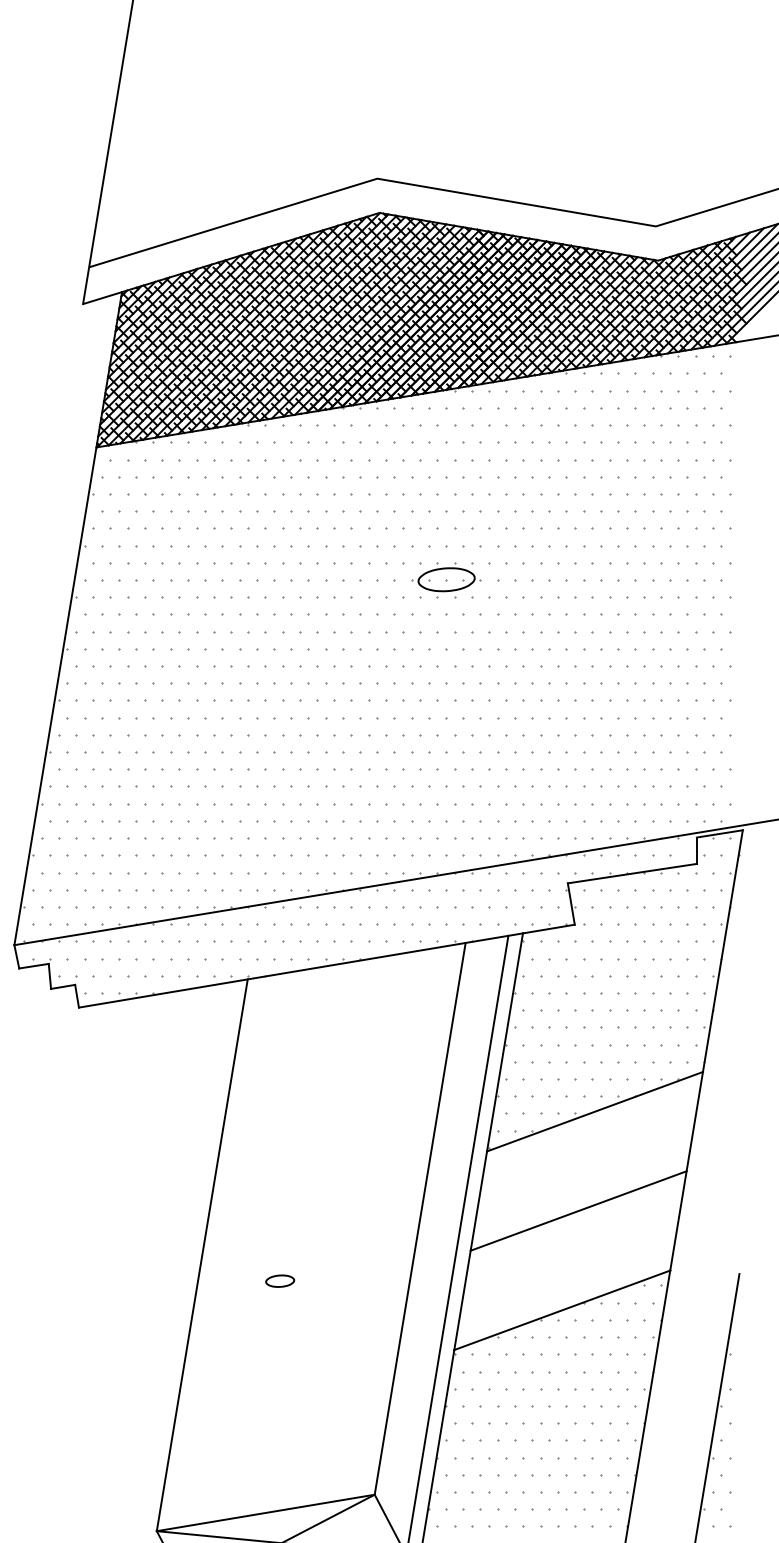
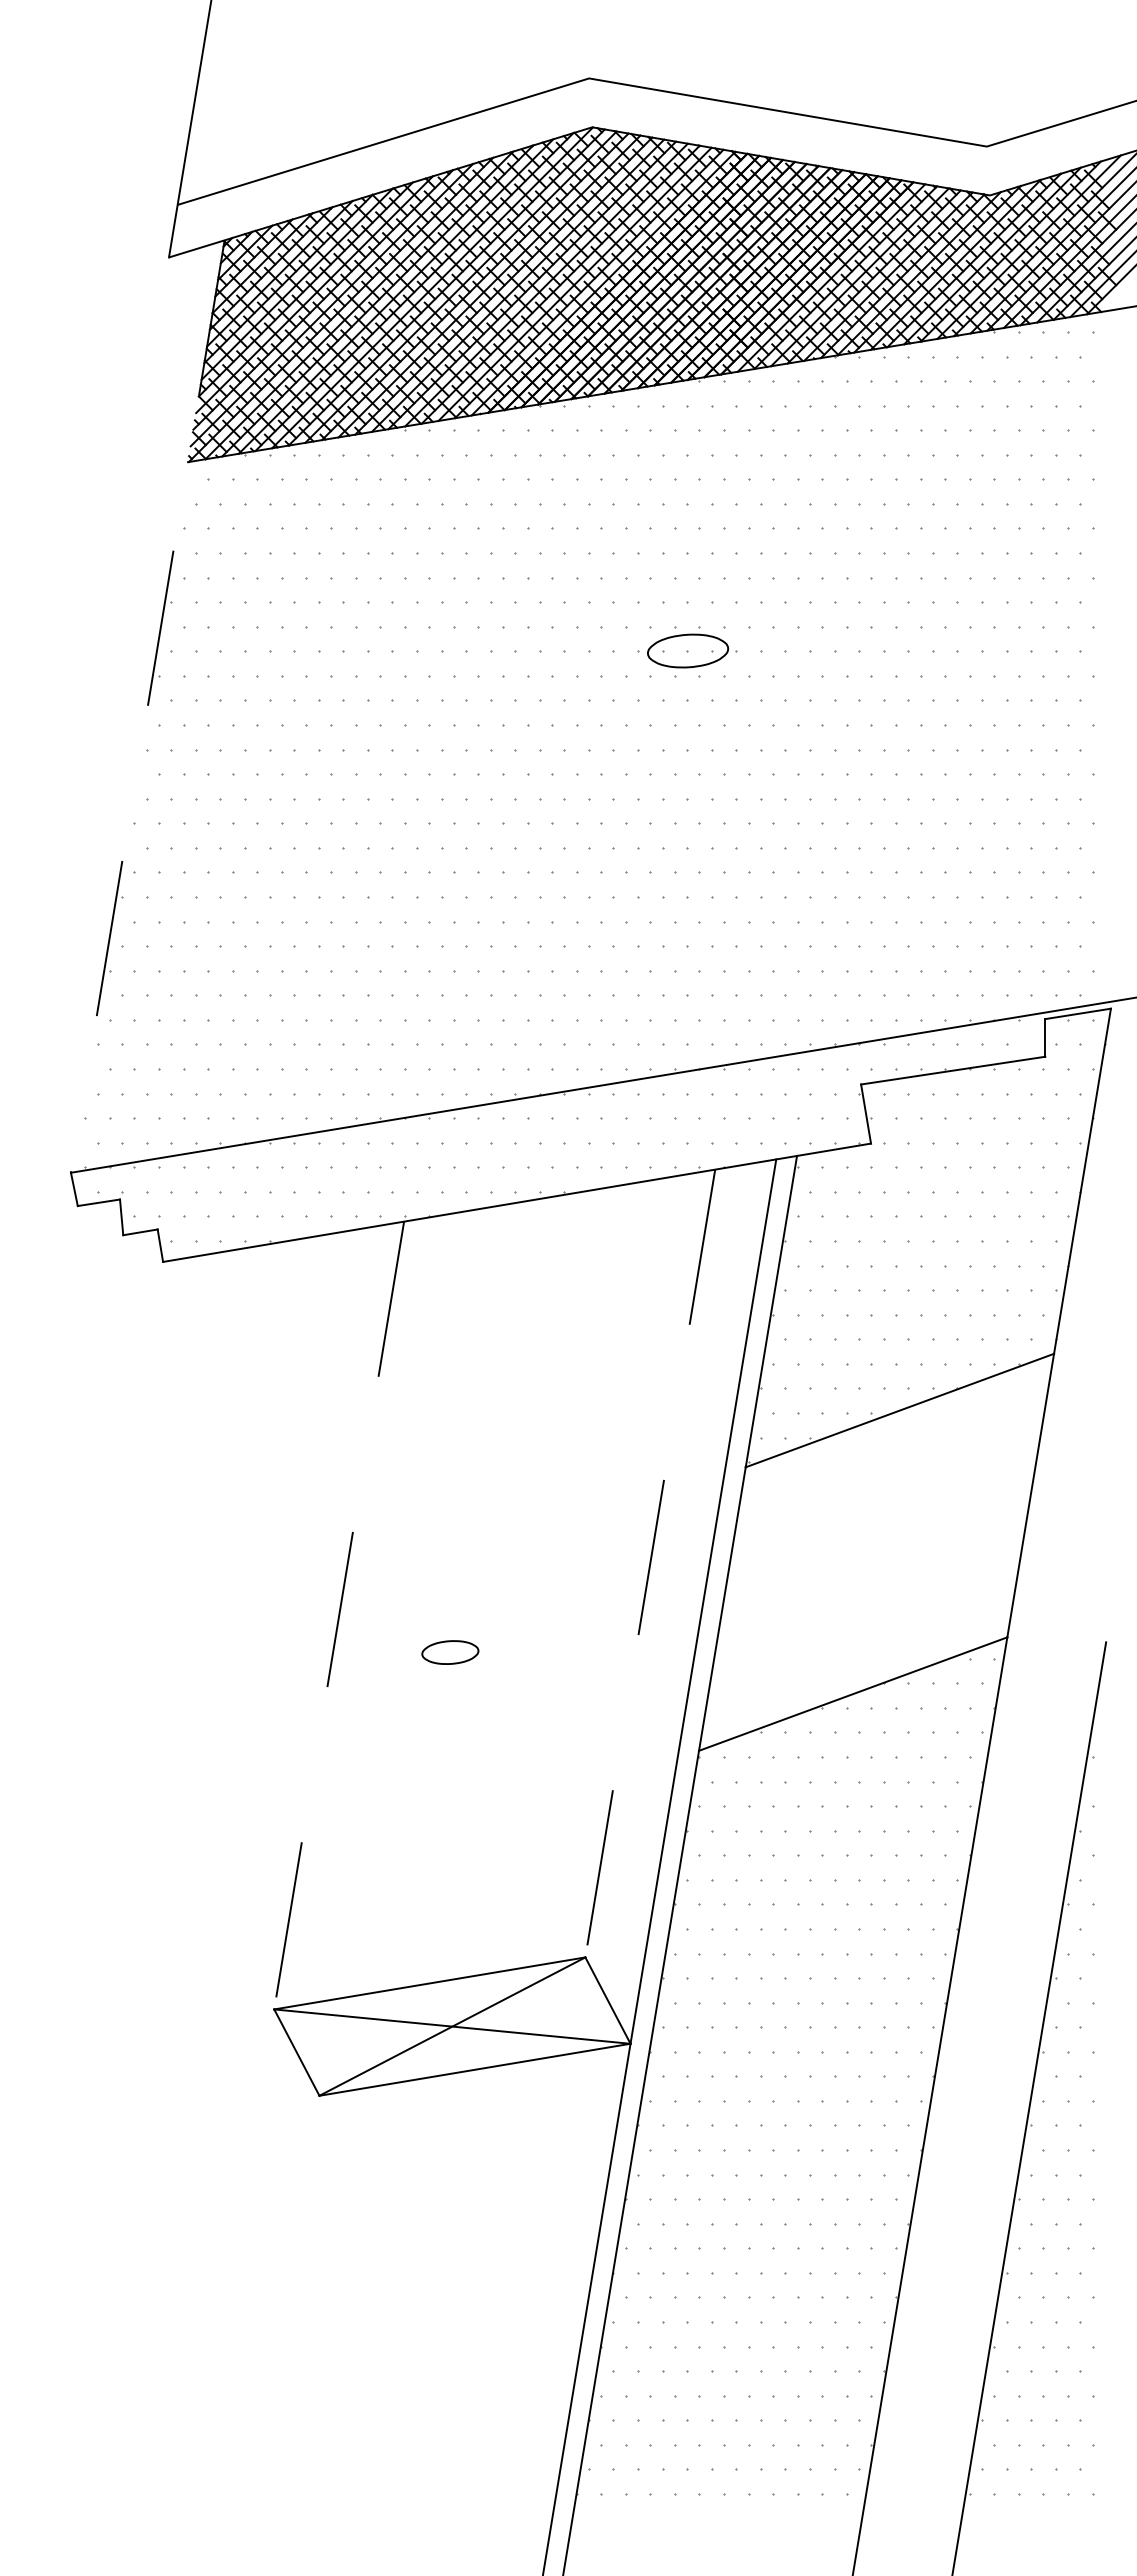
line: (68, 619) -> (147, 707), solid -> dashed
line: (578, 1211) -> (876, 1552), removed
line: (420, 1219) -> (650, 1564), solid -> dashed
line: (202, 1255) -> (339, 1616), solid -> dashed
part: (280, 1281) -> (450, 1652), size x1.4

